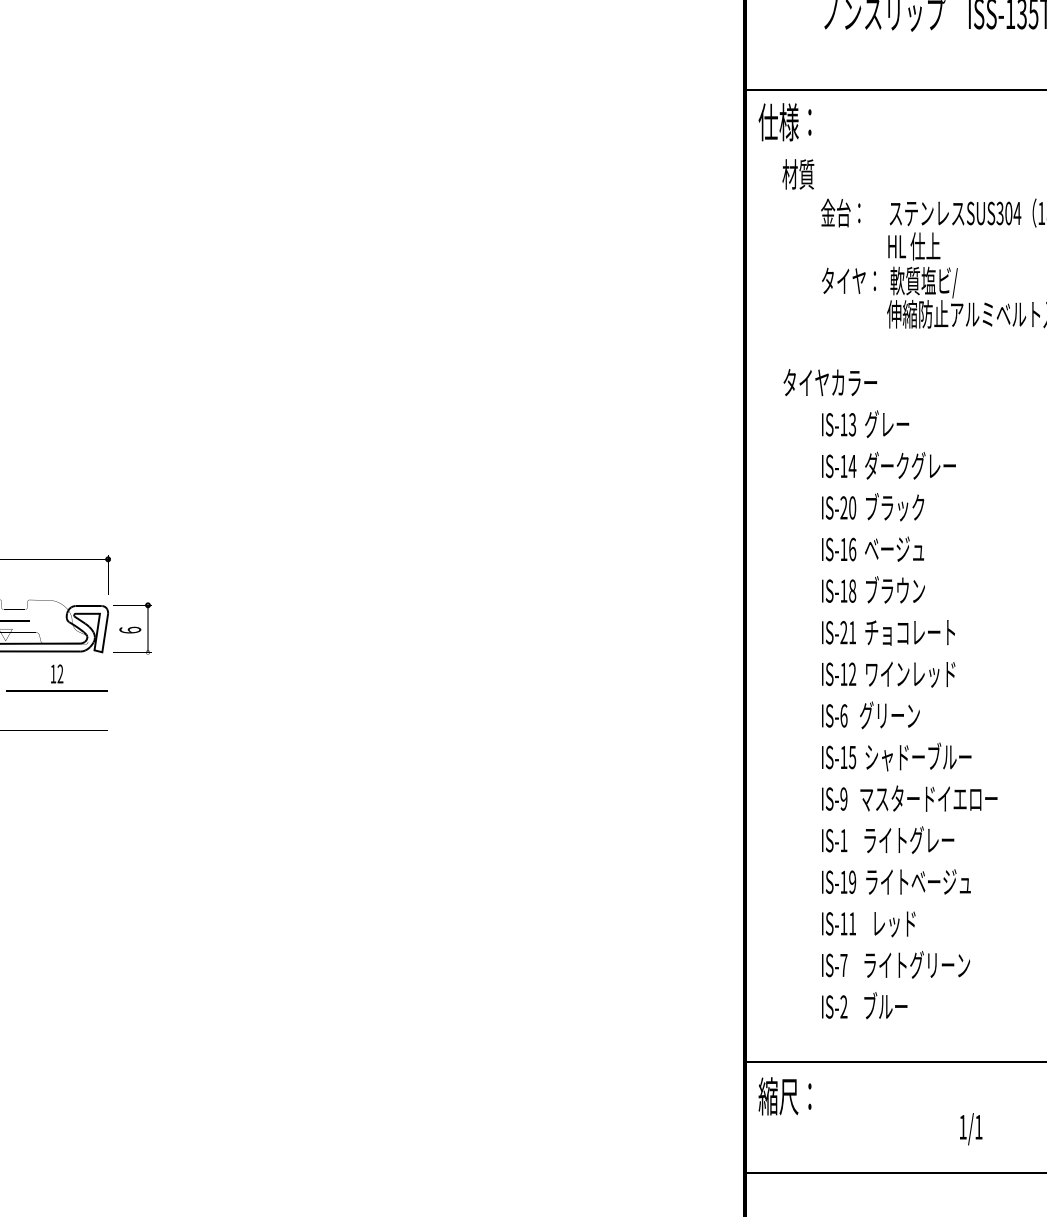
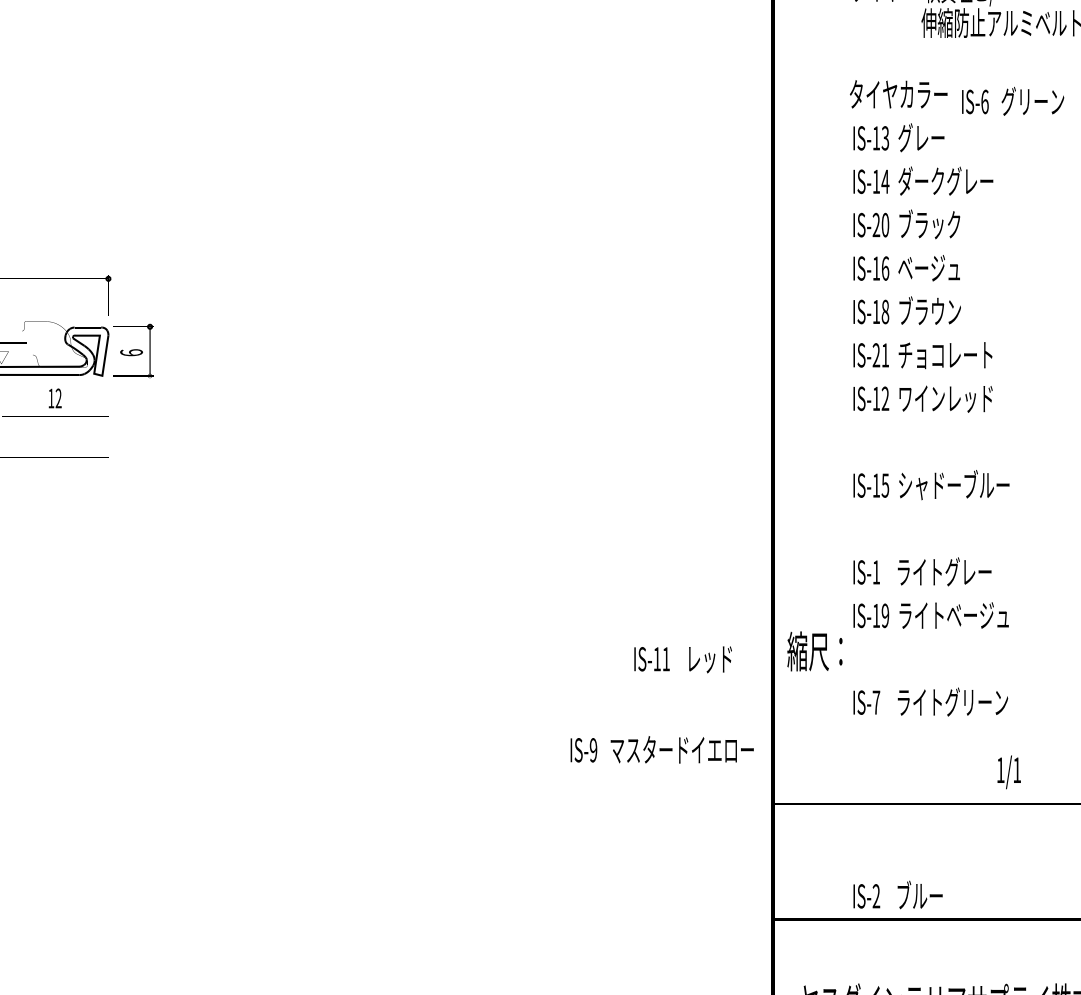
text: (829, 382) -> (897, 94), moved
text: (870, 715) -> (1012, 101), moved
text: (909, 798) -> (661, 749), moved
text: (868, 924) -> (682, 659), moved
text: (864, 1005) -> (897, 894), moved
text: (784, 1096) -> (814, 651), moved
text: (971, 1129) -> (1009, 772), moved

